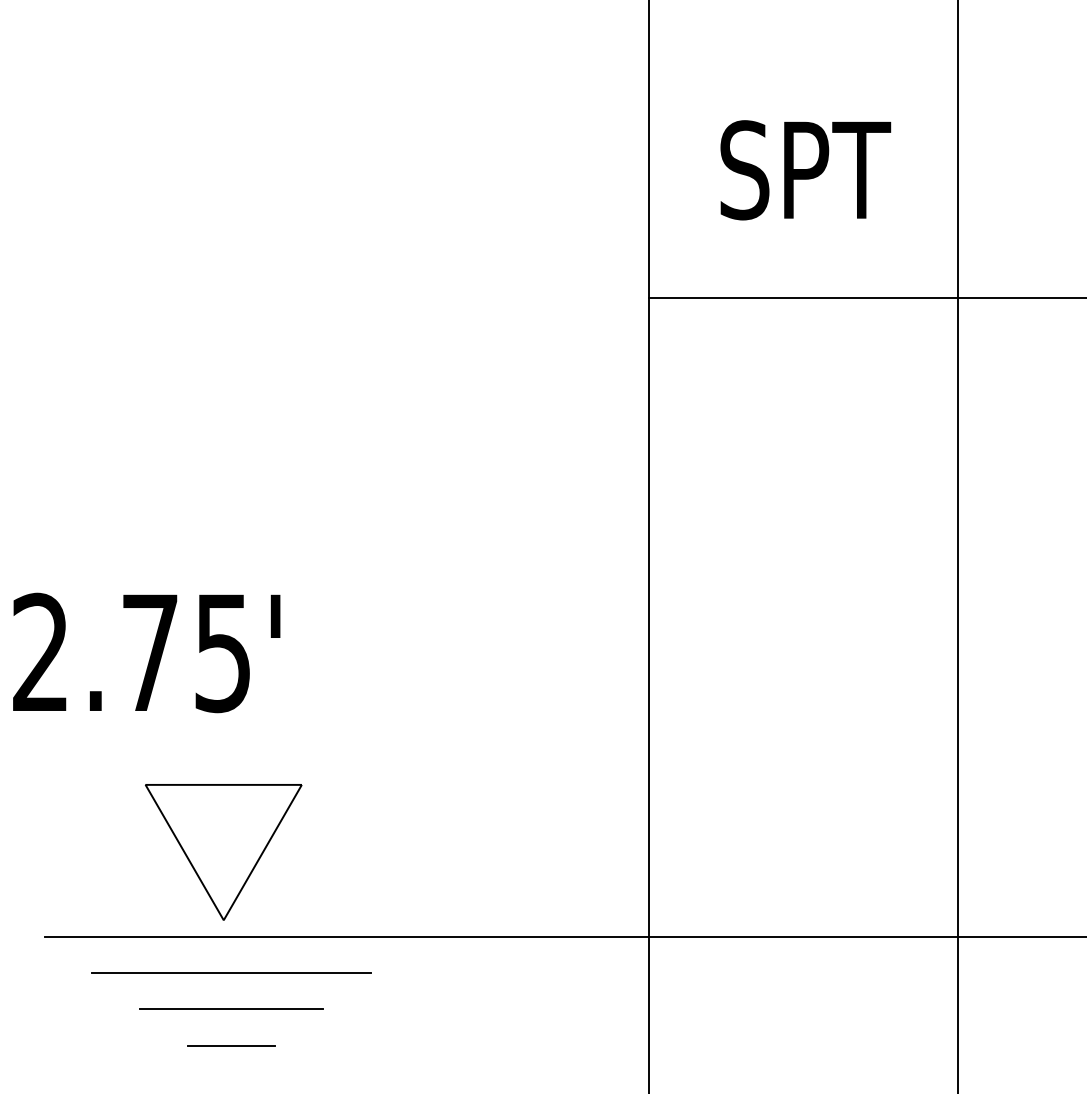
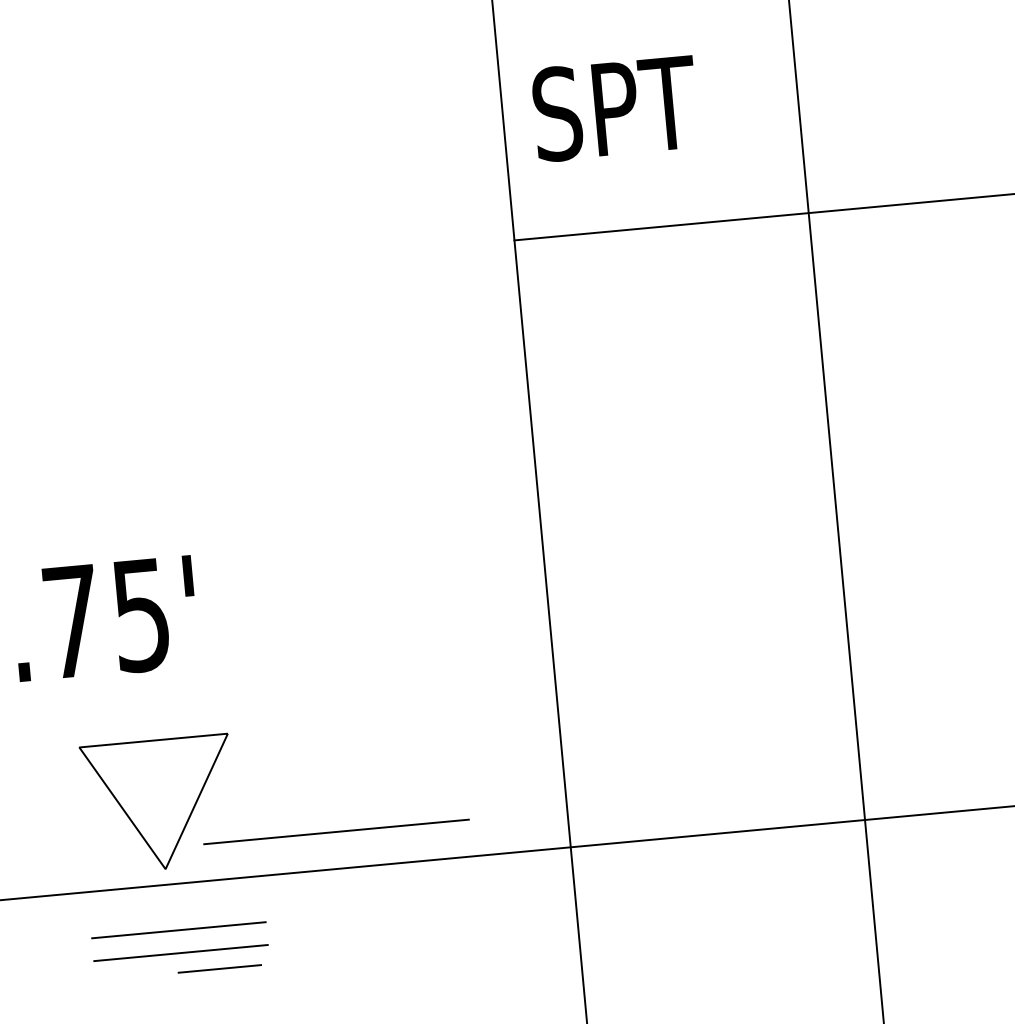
text: (805, 170) -> (615, 108), moved
line: (231, 972) -> (336, 831), moved
line: (231, 984) -> (178, 929), added
line: (231, 1045) -> (219, 968), moved

